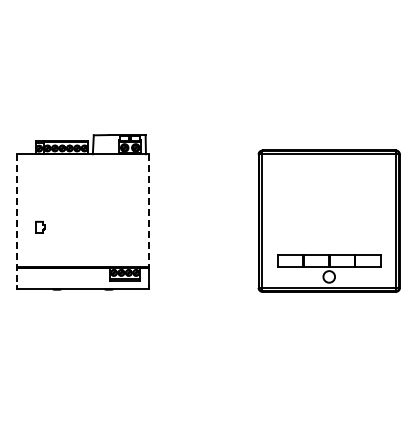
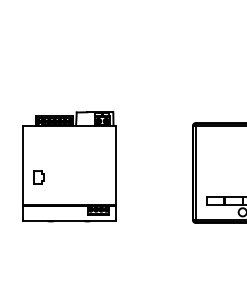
line: (148, 210) -> (115, 165), dashed -> solid
line: (17, 220) -> (22, 172), dashed -> solid
part: (40, 226) -> (39, 176), size x1.67

